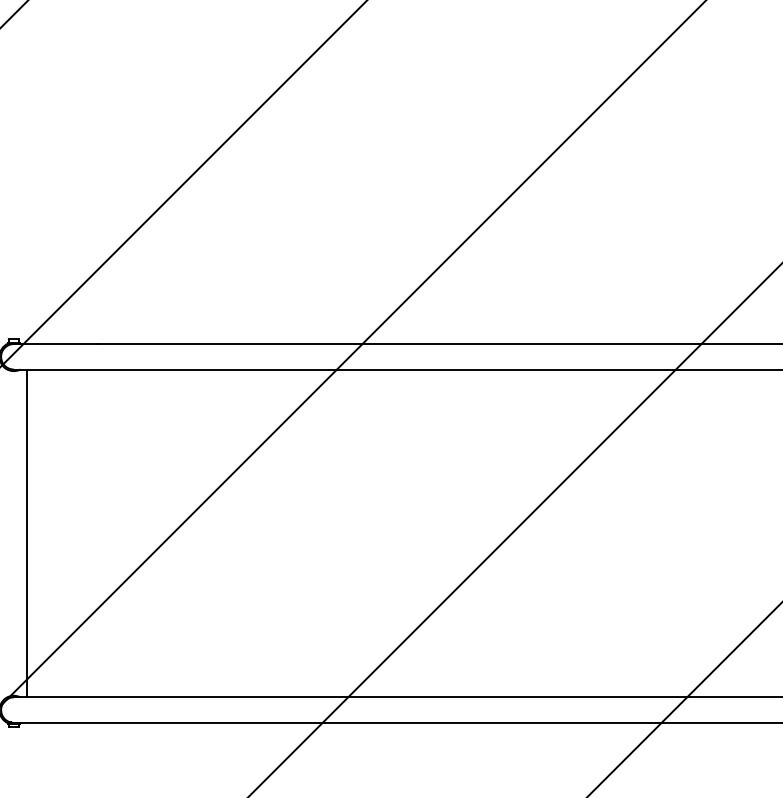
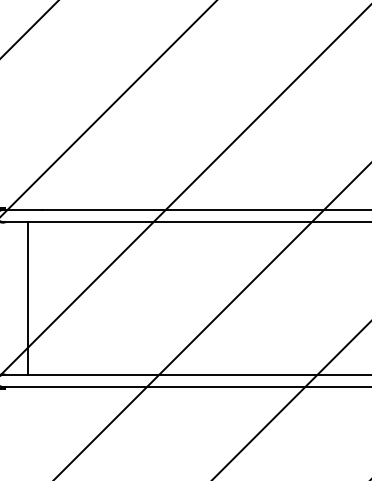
line: (25, 533) -> (27, 298), moved

